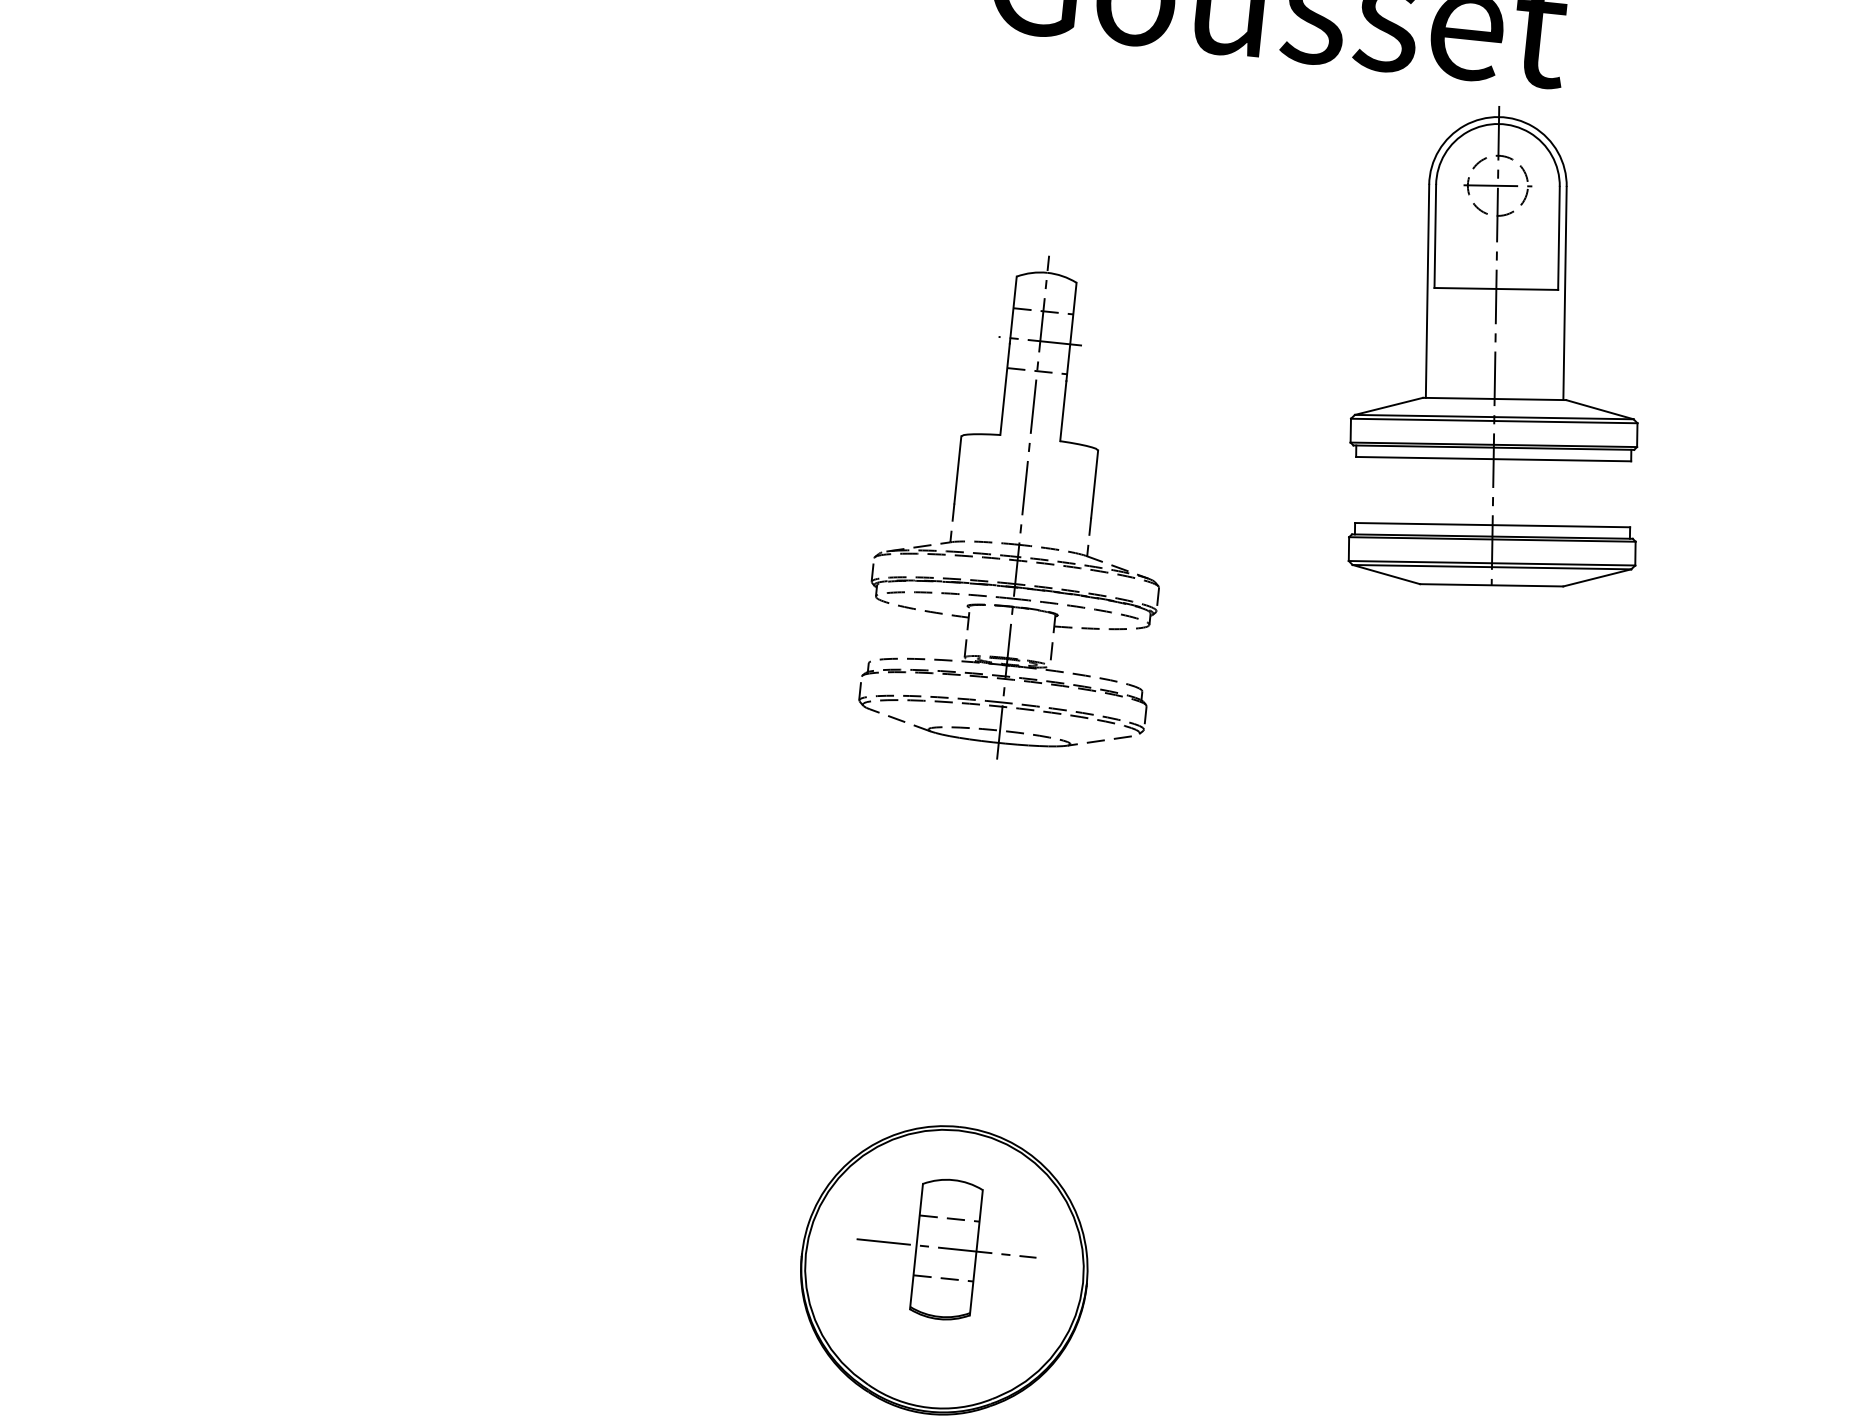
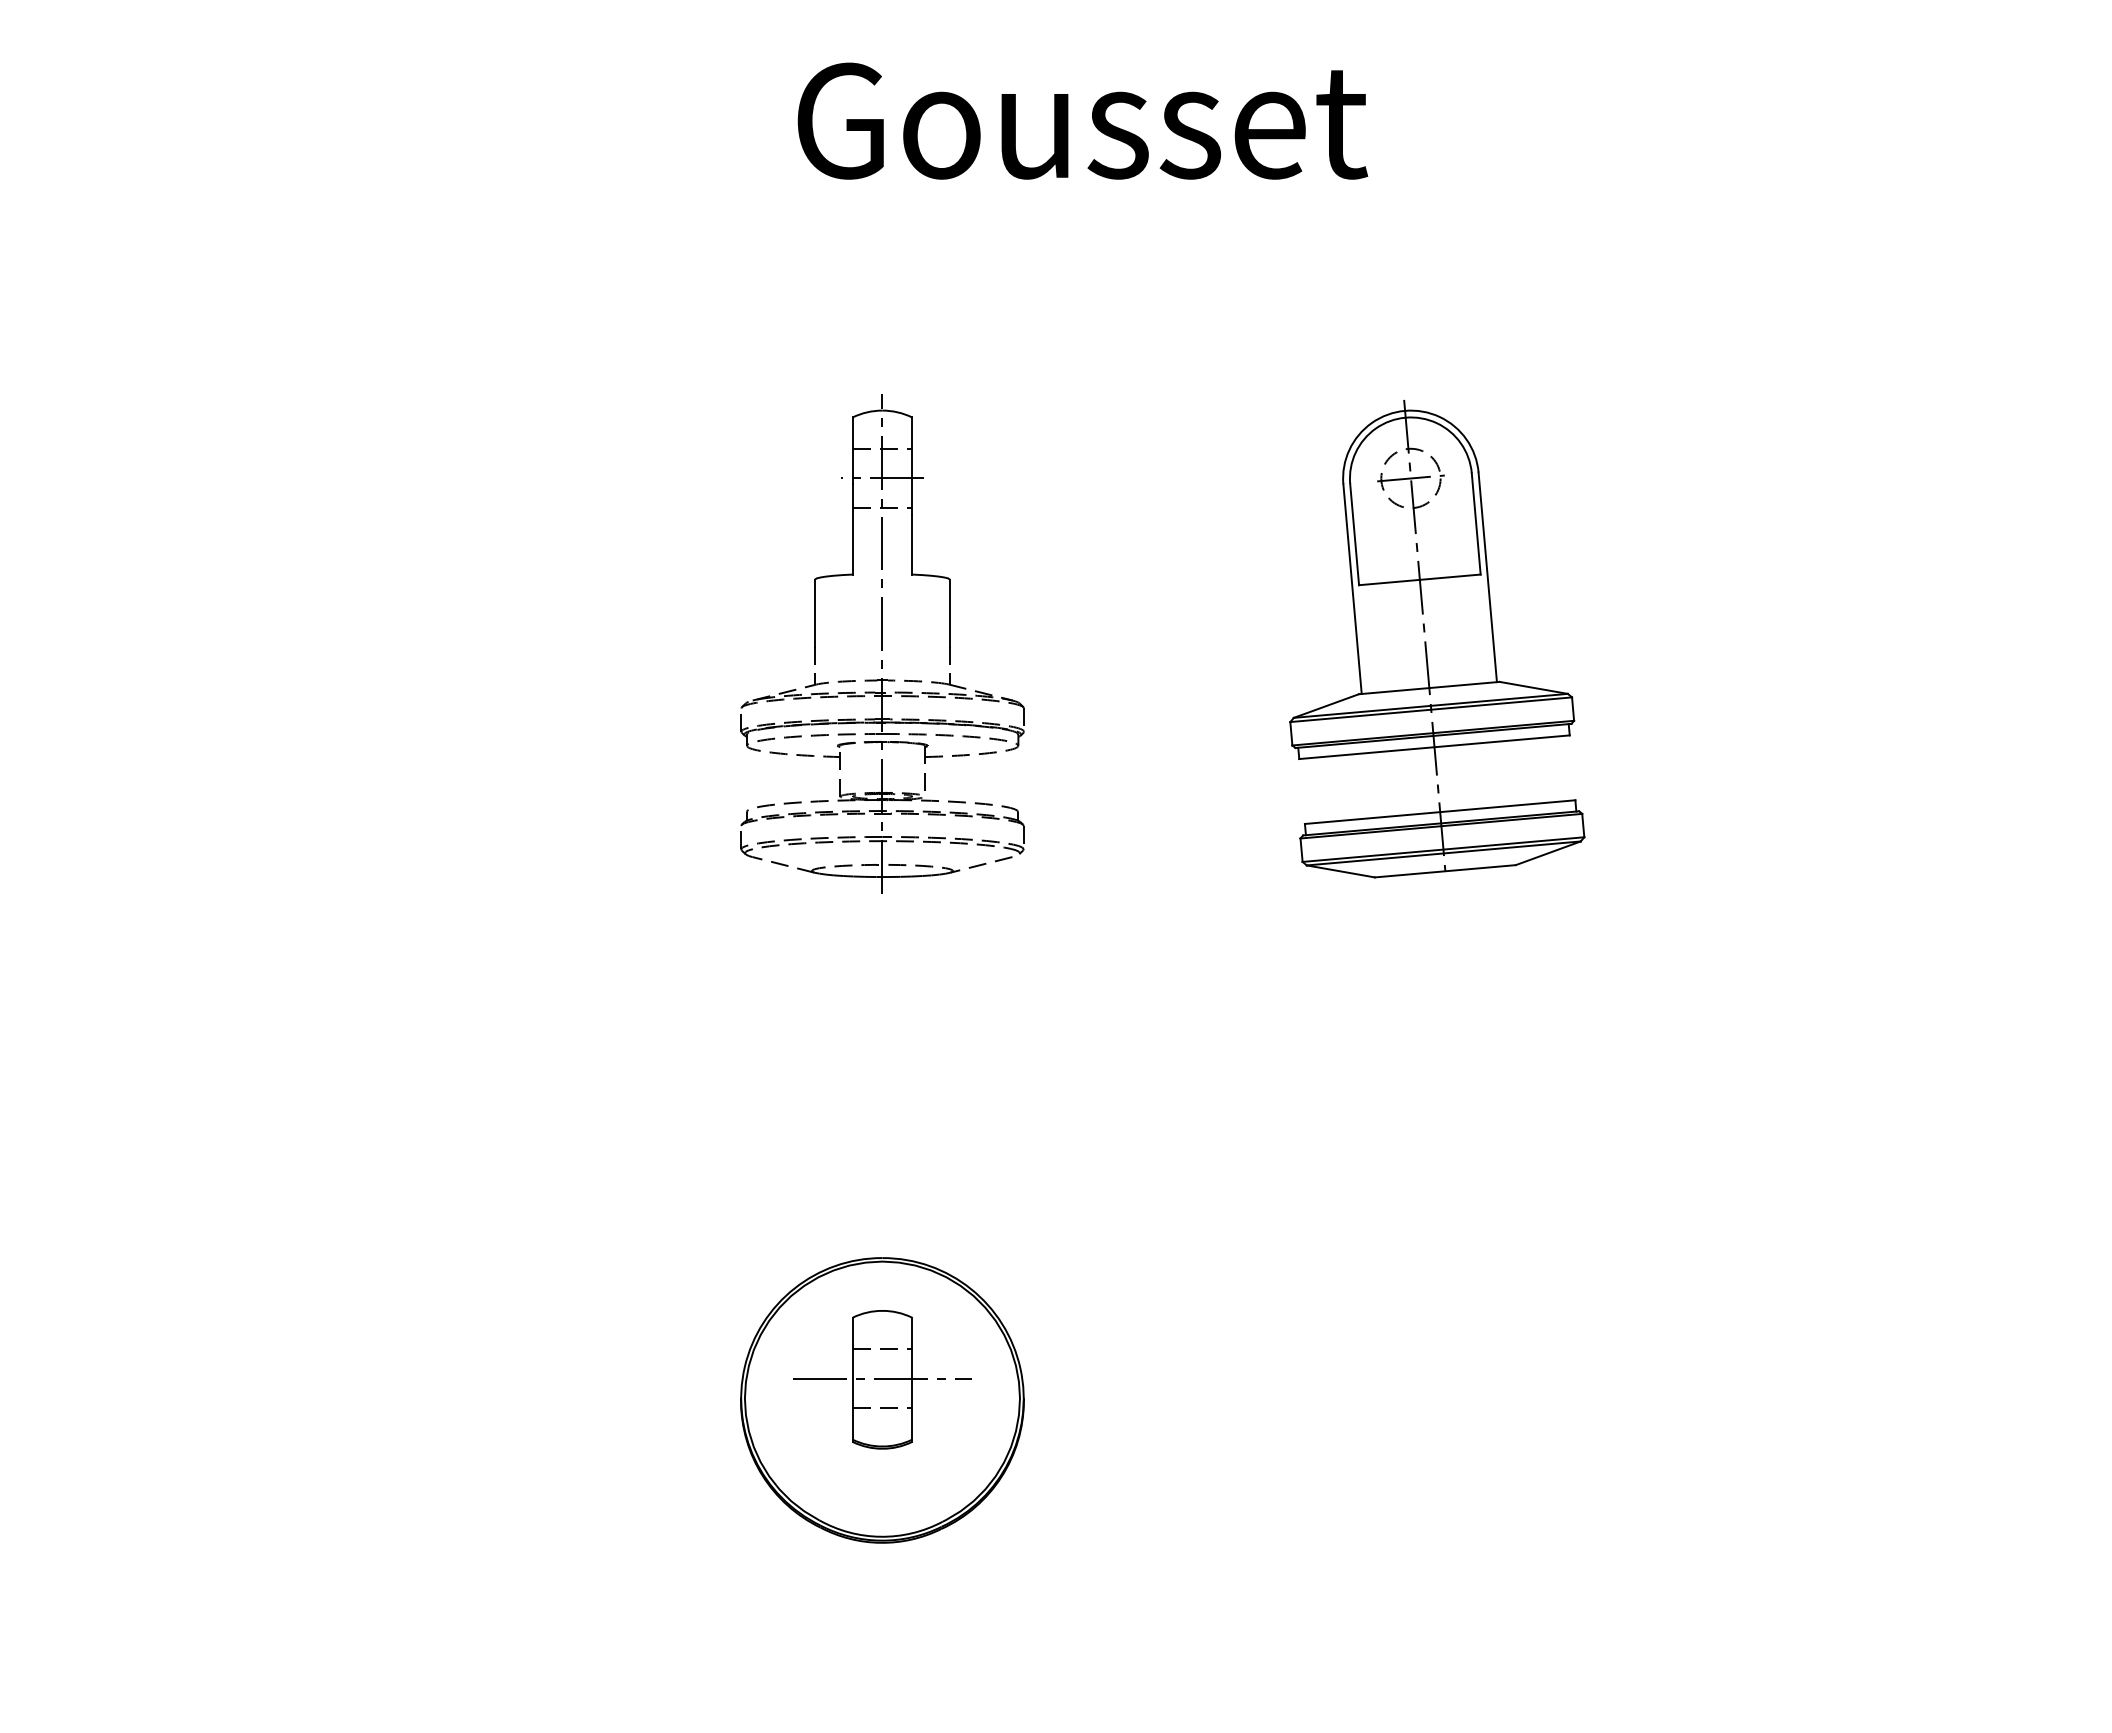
part: (1507, 350) -> (1437, 639), moved

